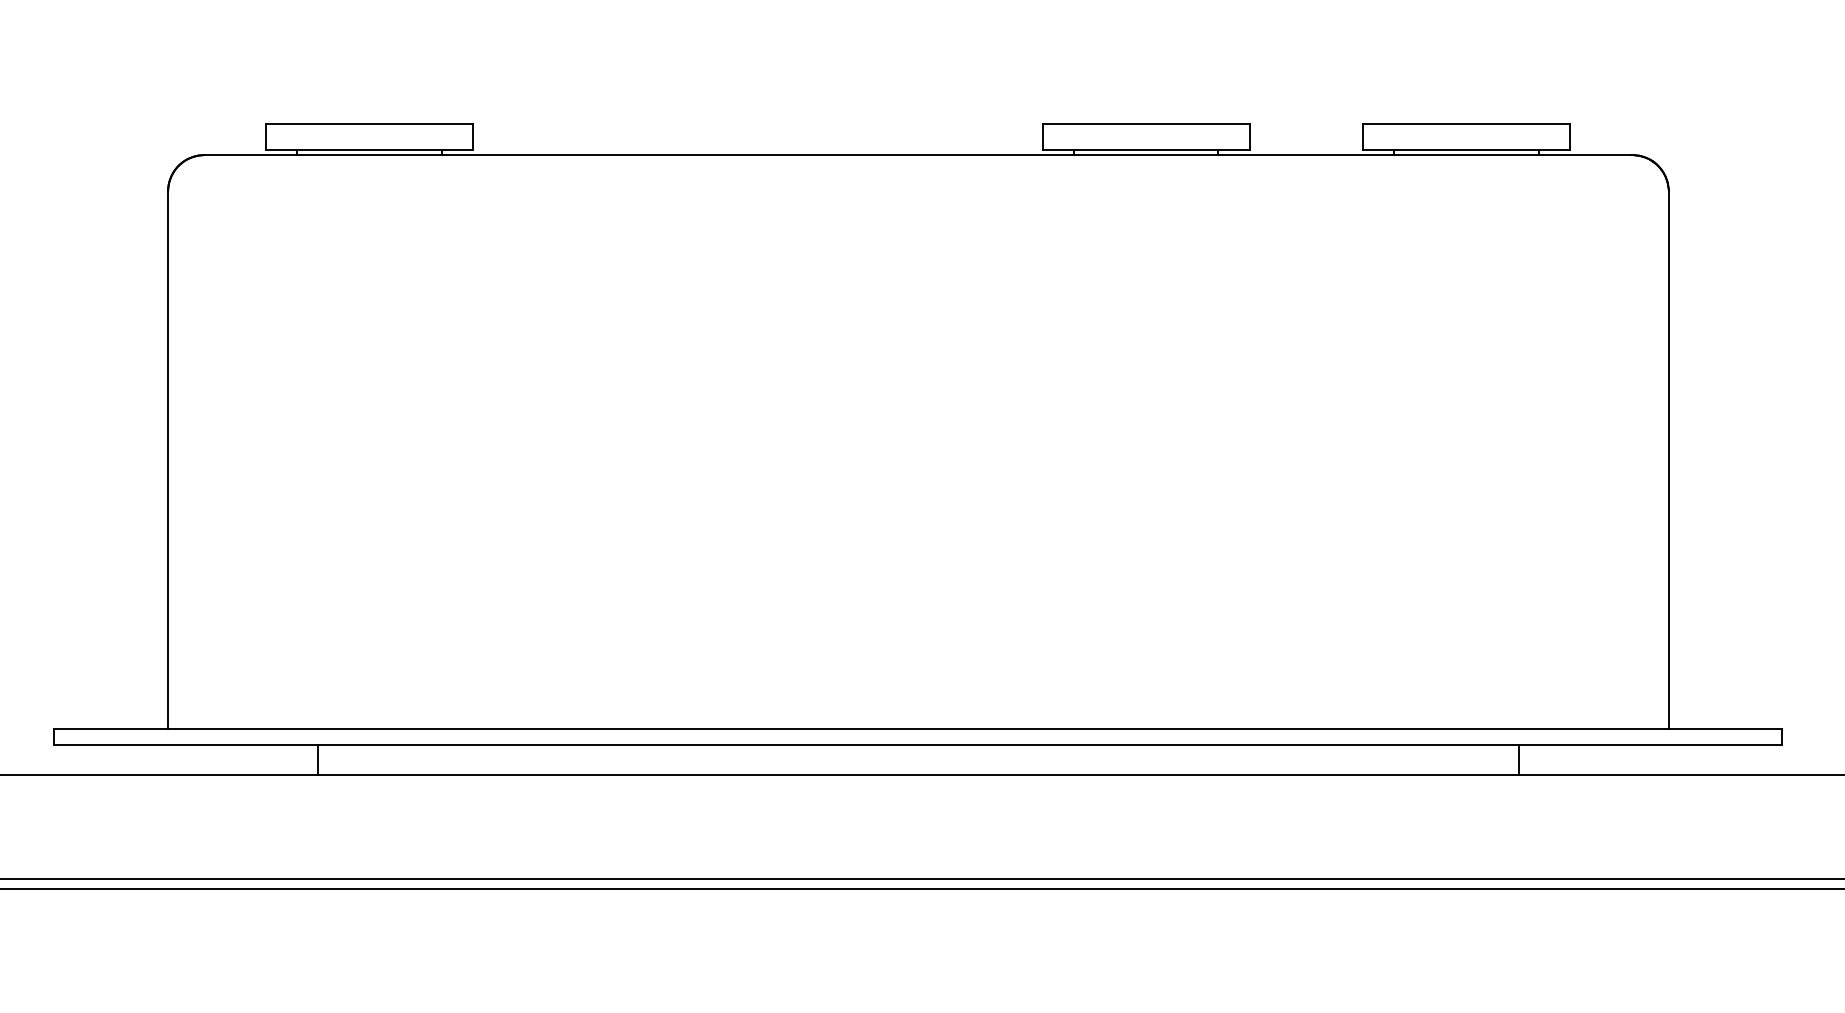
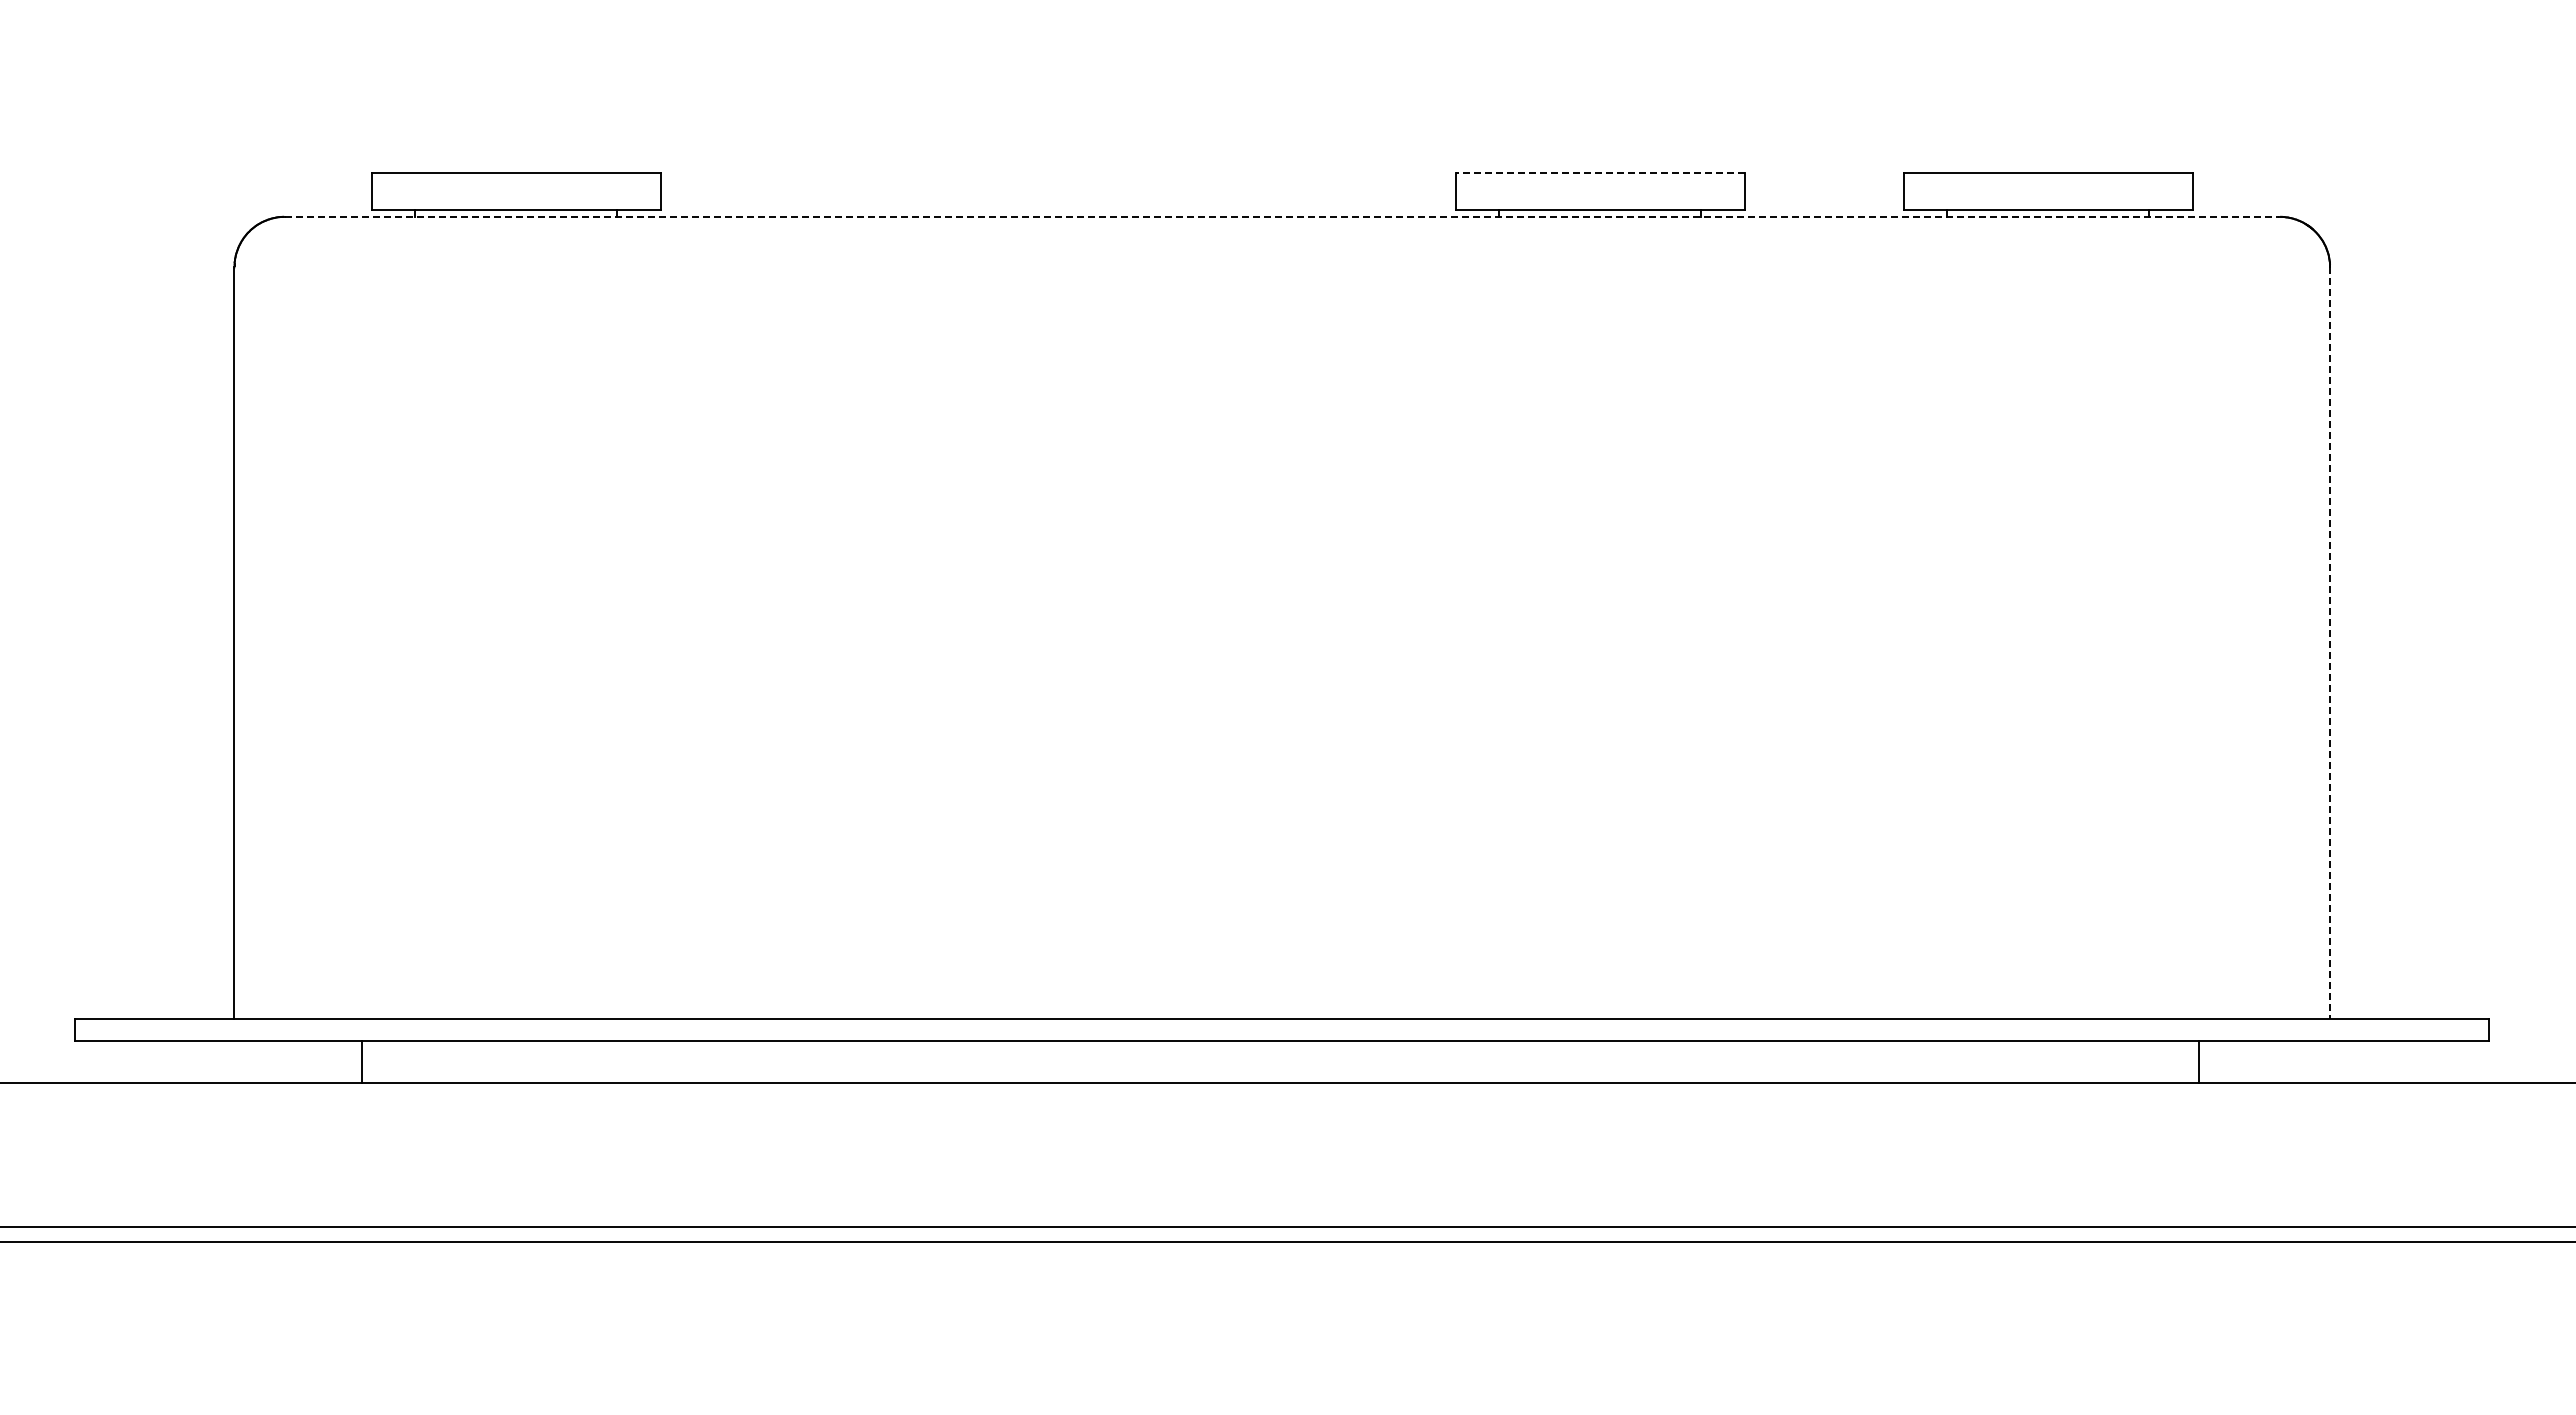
line: (1146, 124) -> (1600, 173), solid -> dashed
line: (918, 154) -> (1282, 216), solid -> dashed
line: (1668, 460) -> (2330, 643), solid -> dashed
line: (318, 759) -> (362, 1061), moved
line: (1518, 759) -> (2198, 1061), moved

